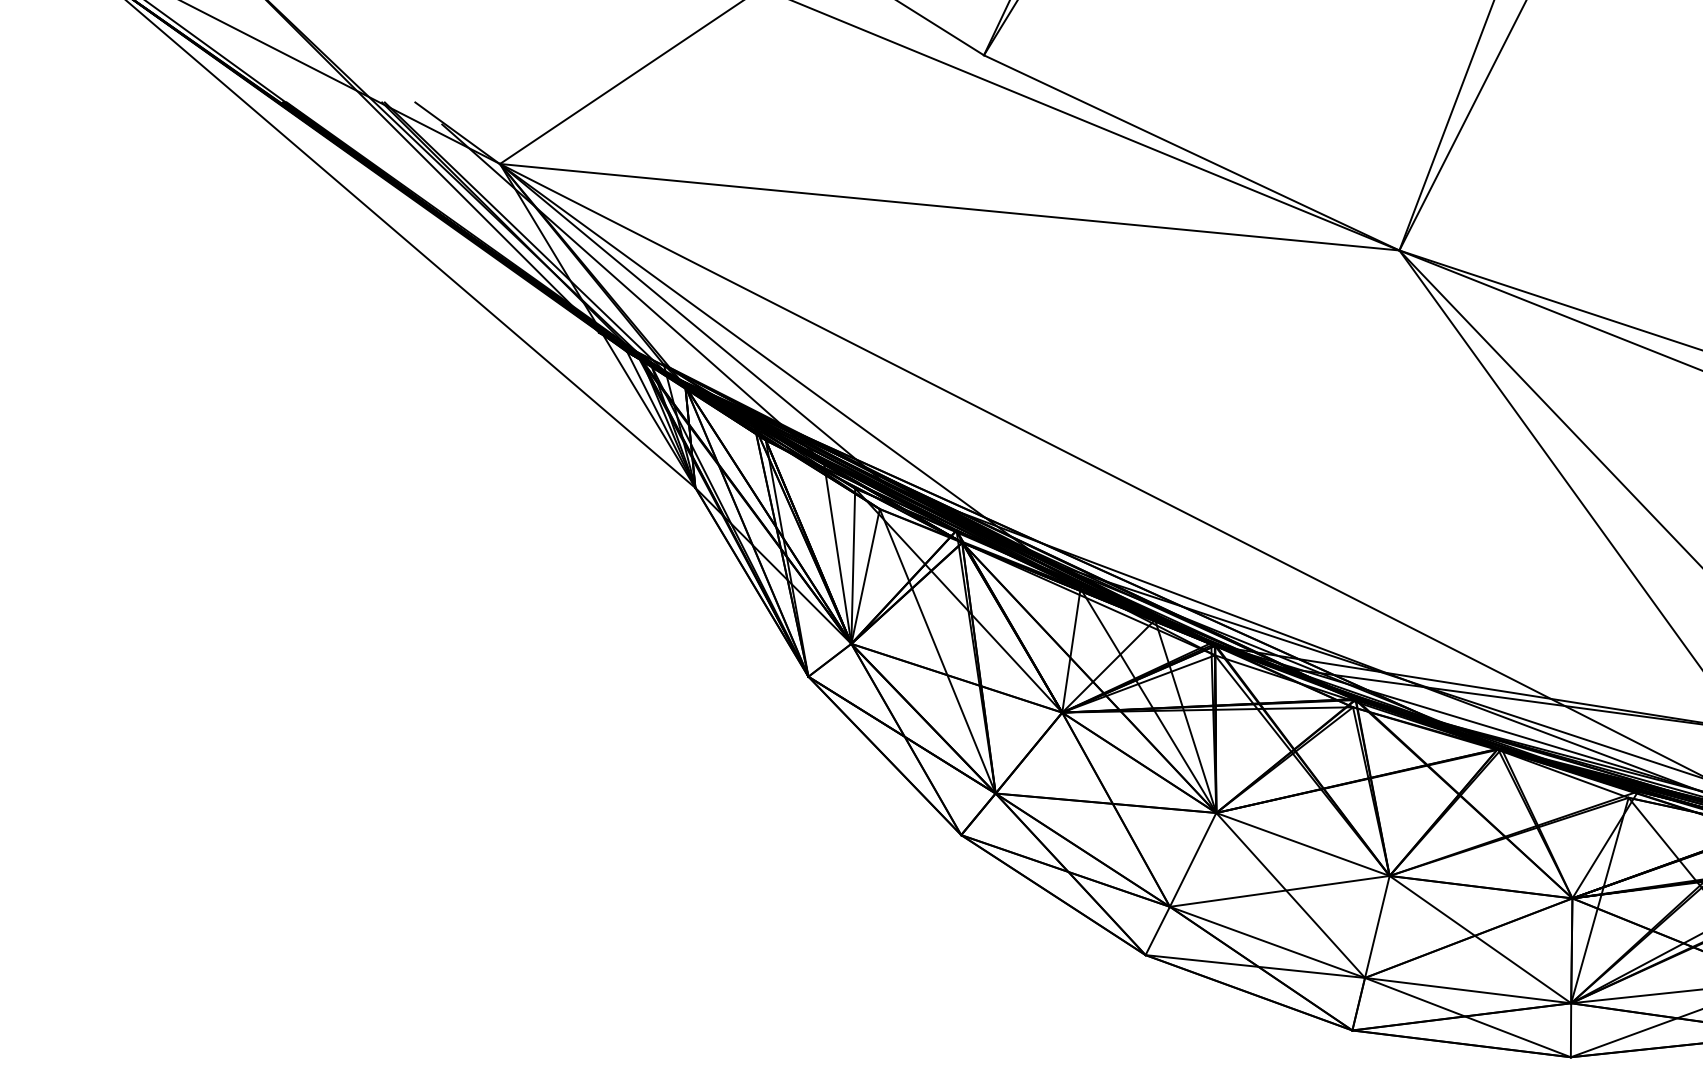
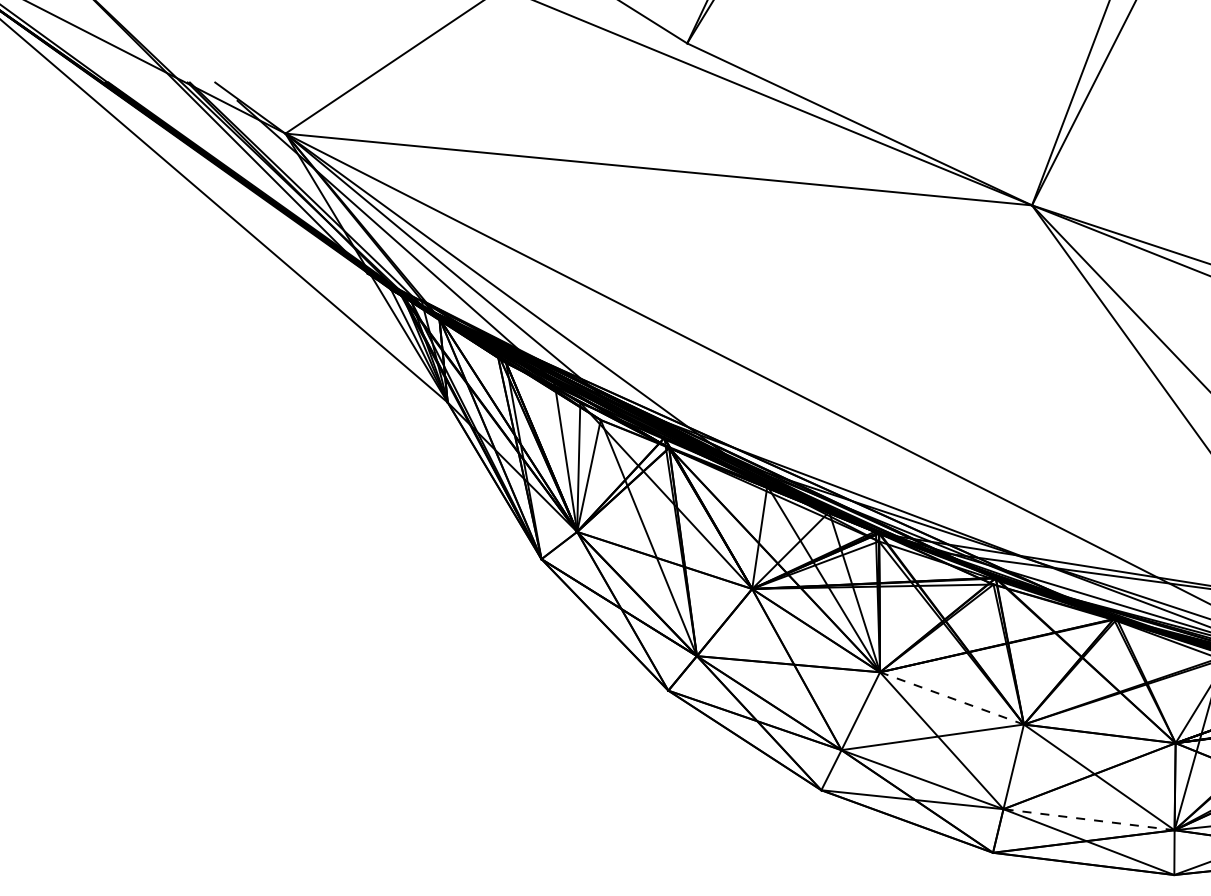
line: (1302, 844) -> (951, 698), solid -> dashed
line: (1468, 990) -> (1089, 819), solid -> dashed

